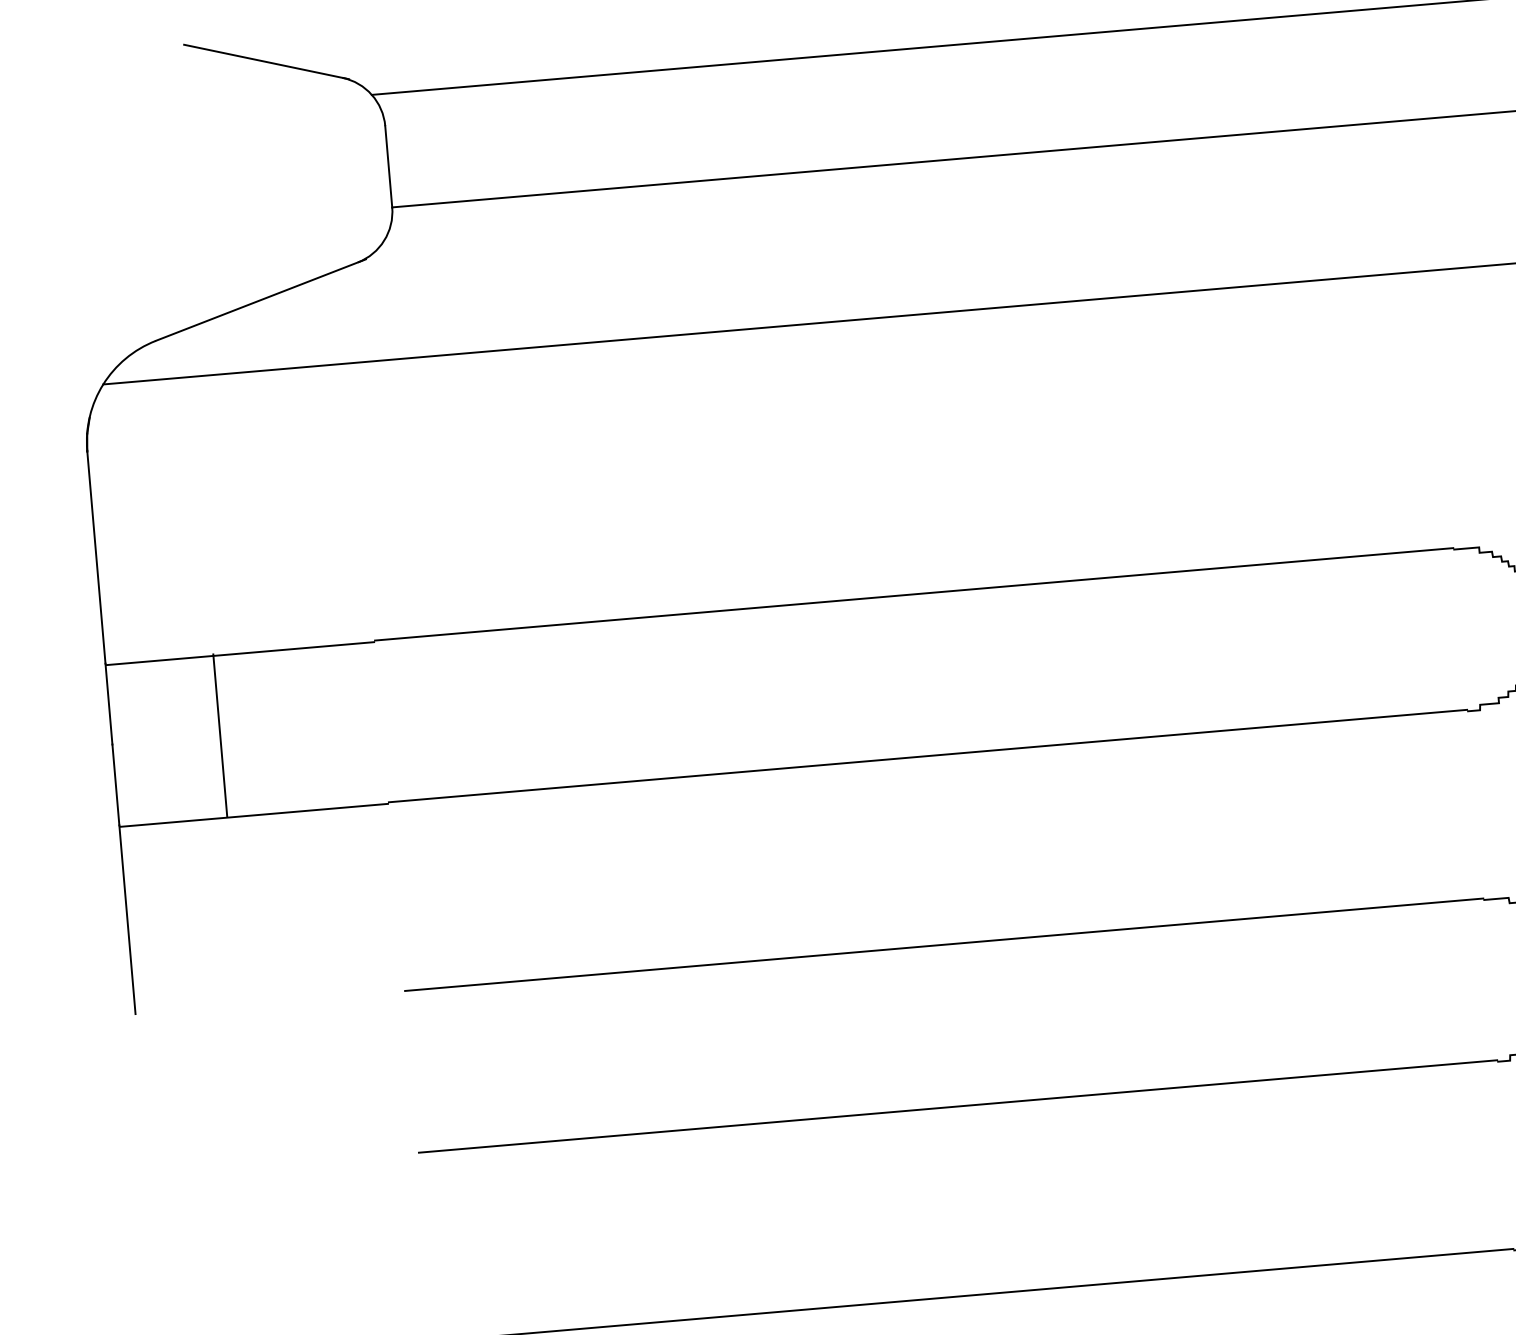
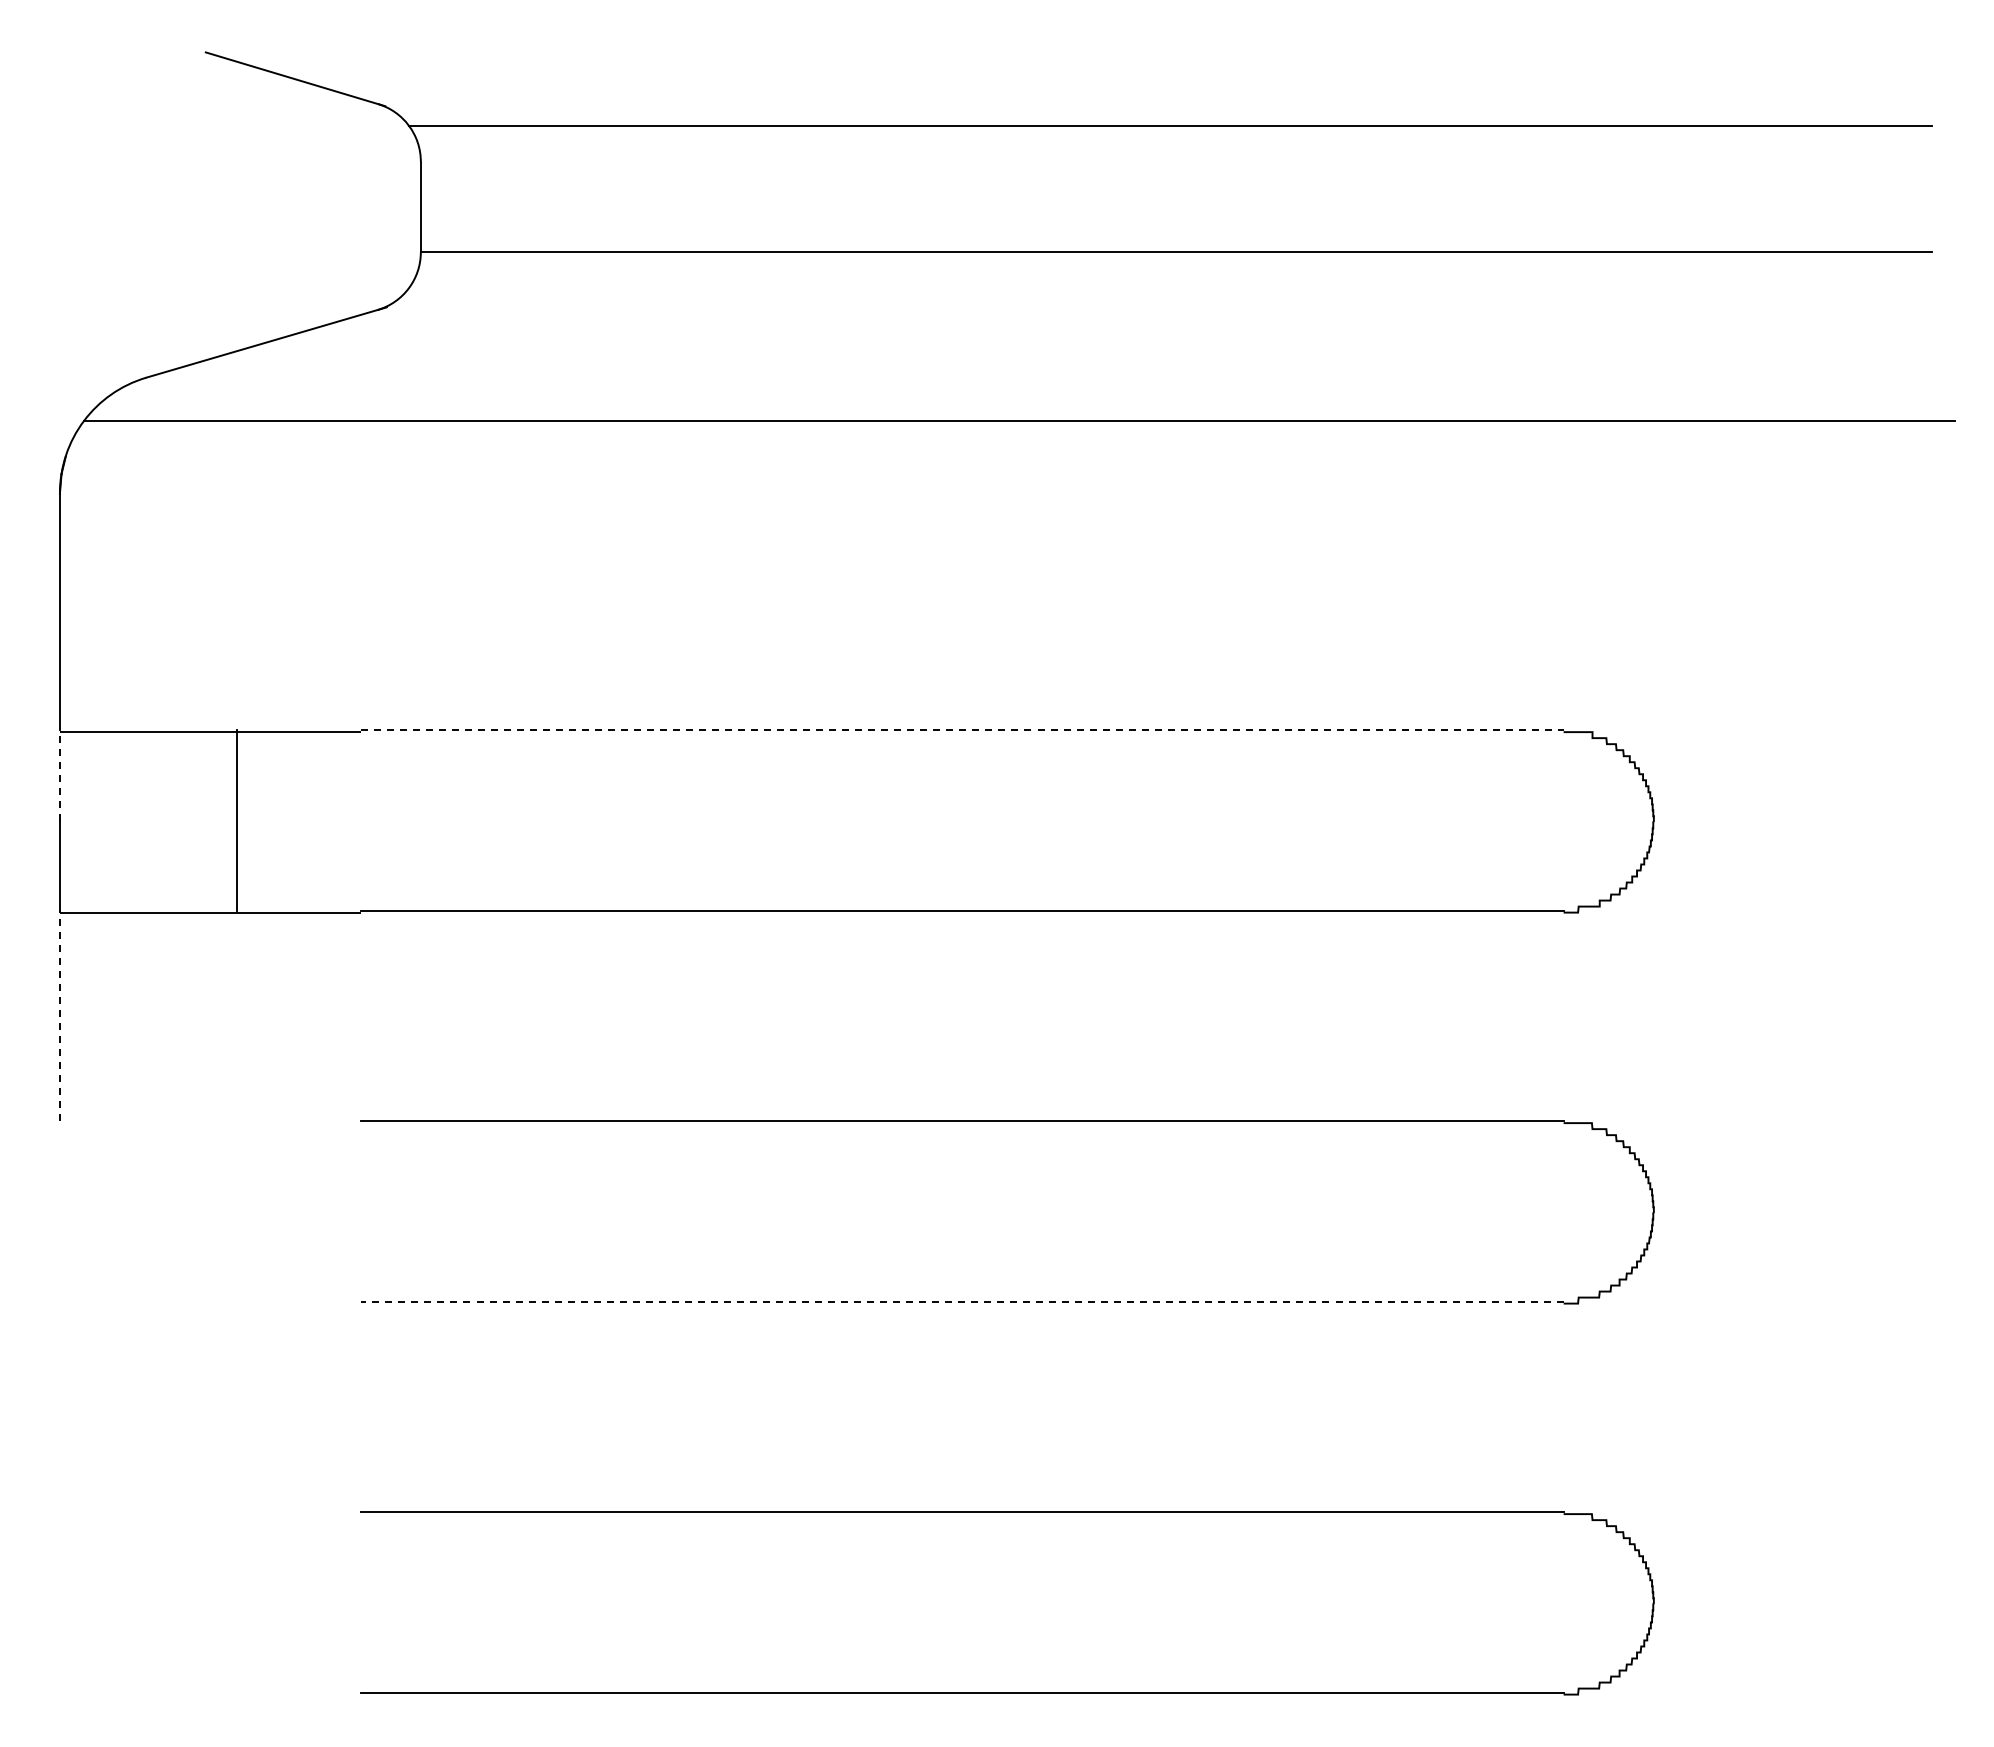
line: (914, 594) -> (962, 730), solid -> dashed
line: (108, 704) -> (59, 775), solid -> dashed
line: (220, 735) -> (237, 820), moved
line: (127, 919) -> (59, 1015), solid -> dashed
line: (958, 1106) -> (962, 1301), solid -> dashed

